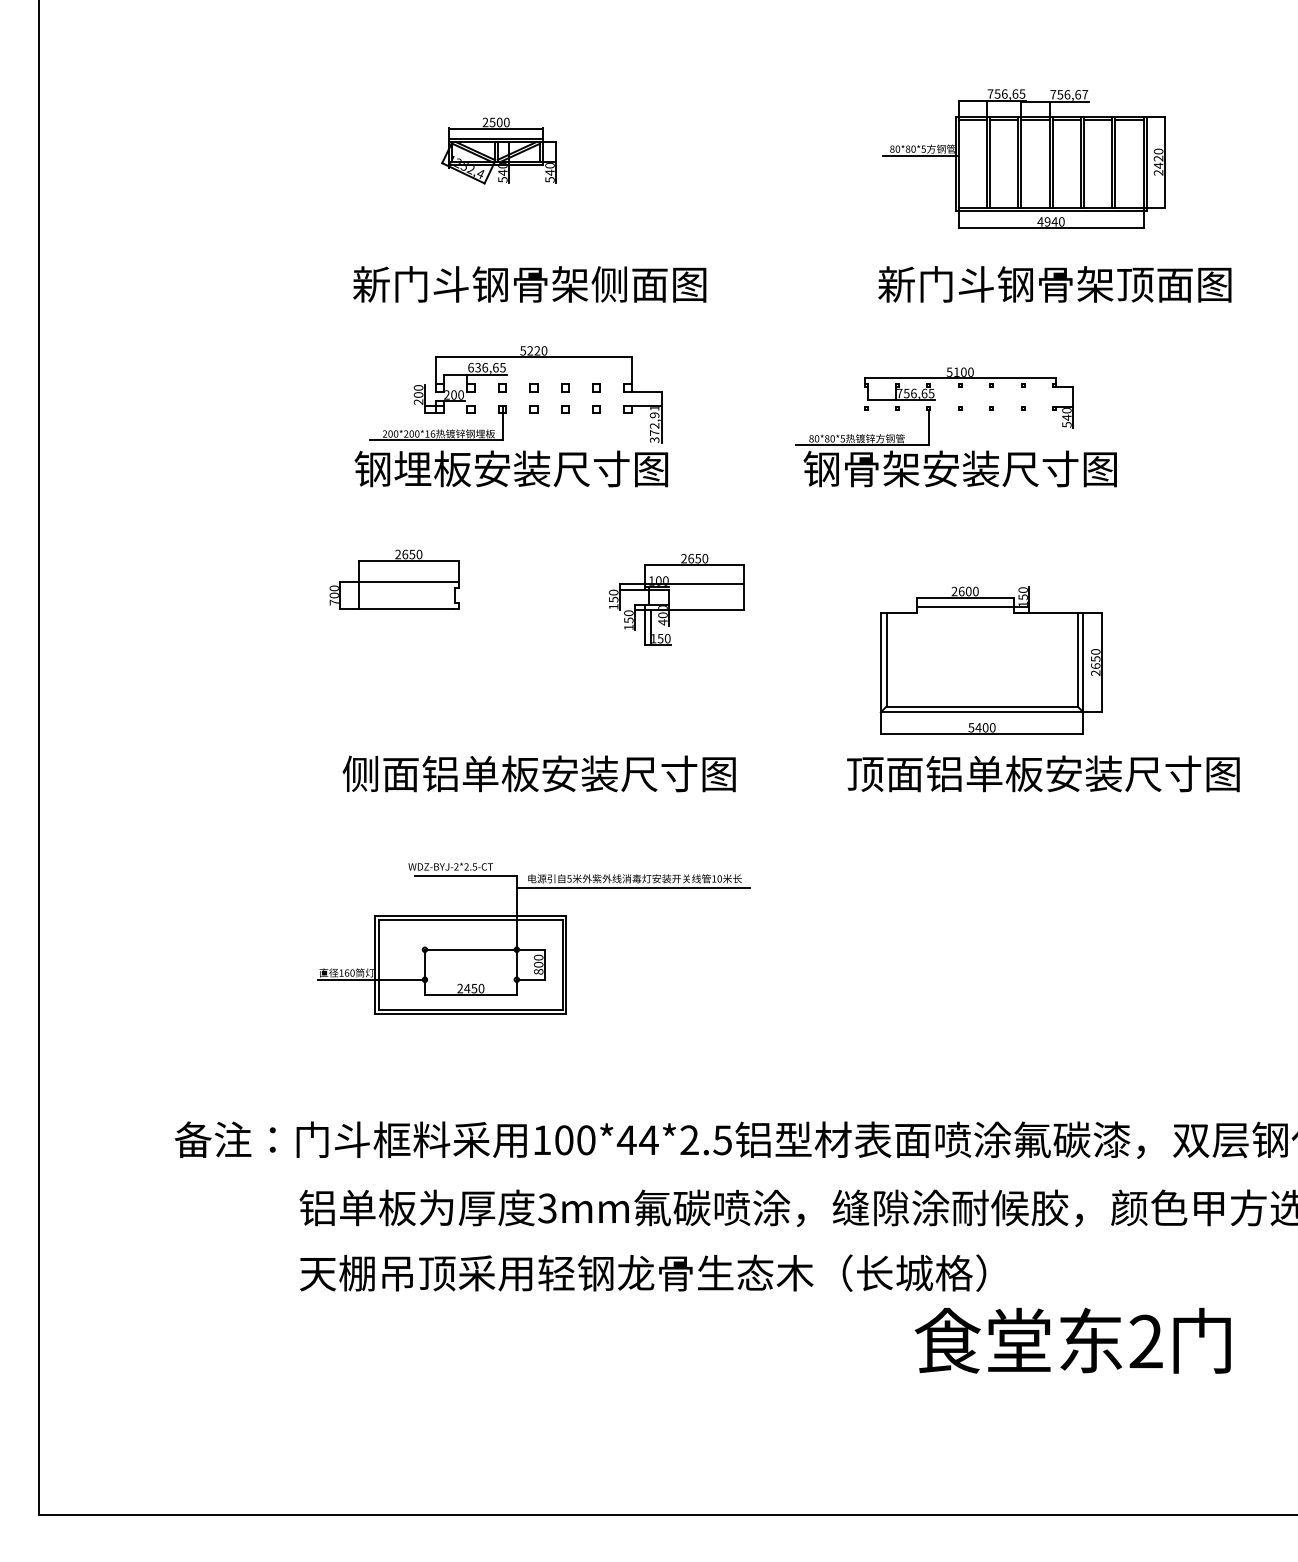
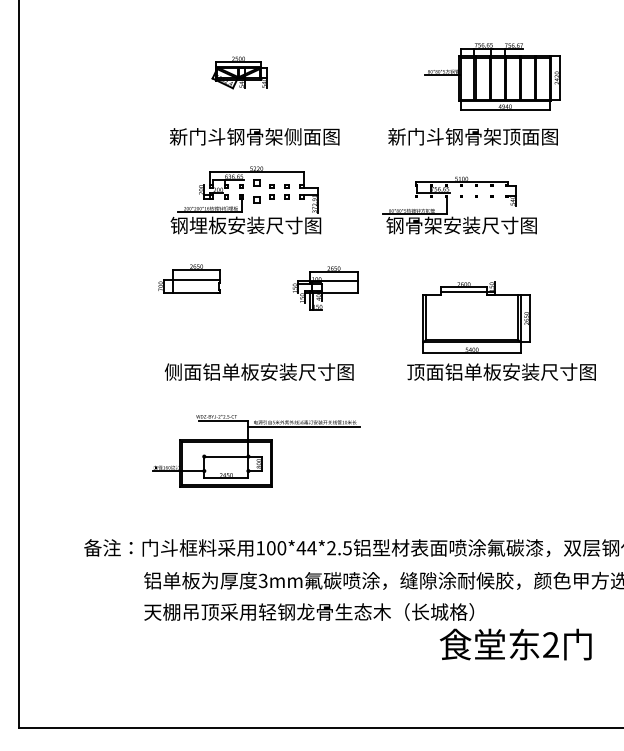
text: (1053, 283) -> (472, 136), moved
part: (533, 398) -> (256, 191), size x1.6

